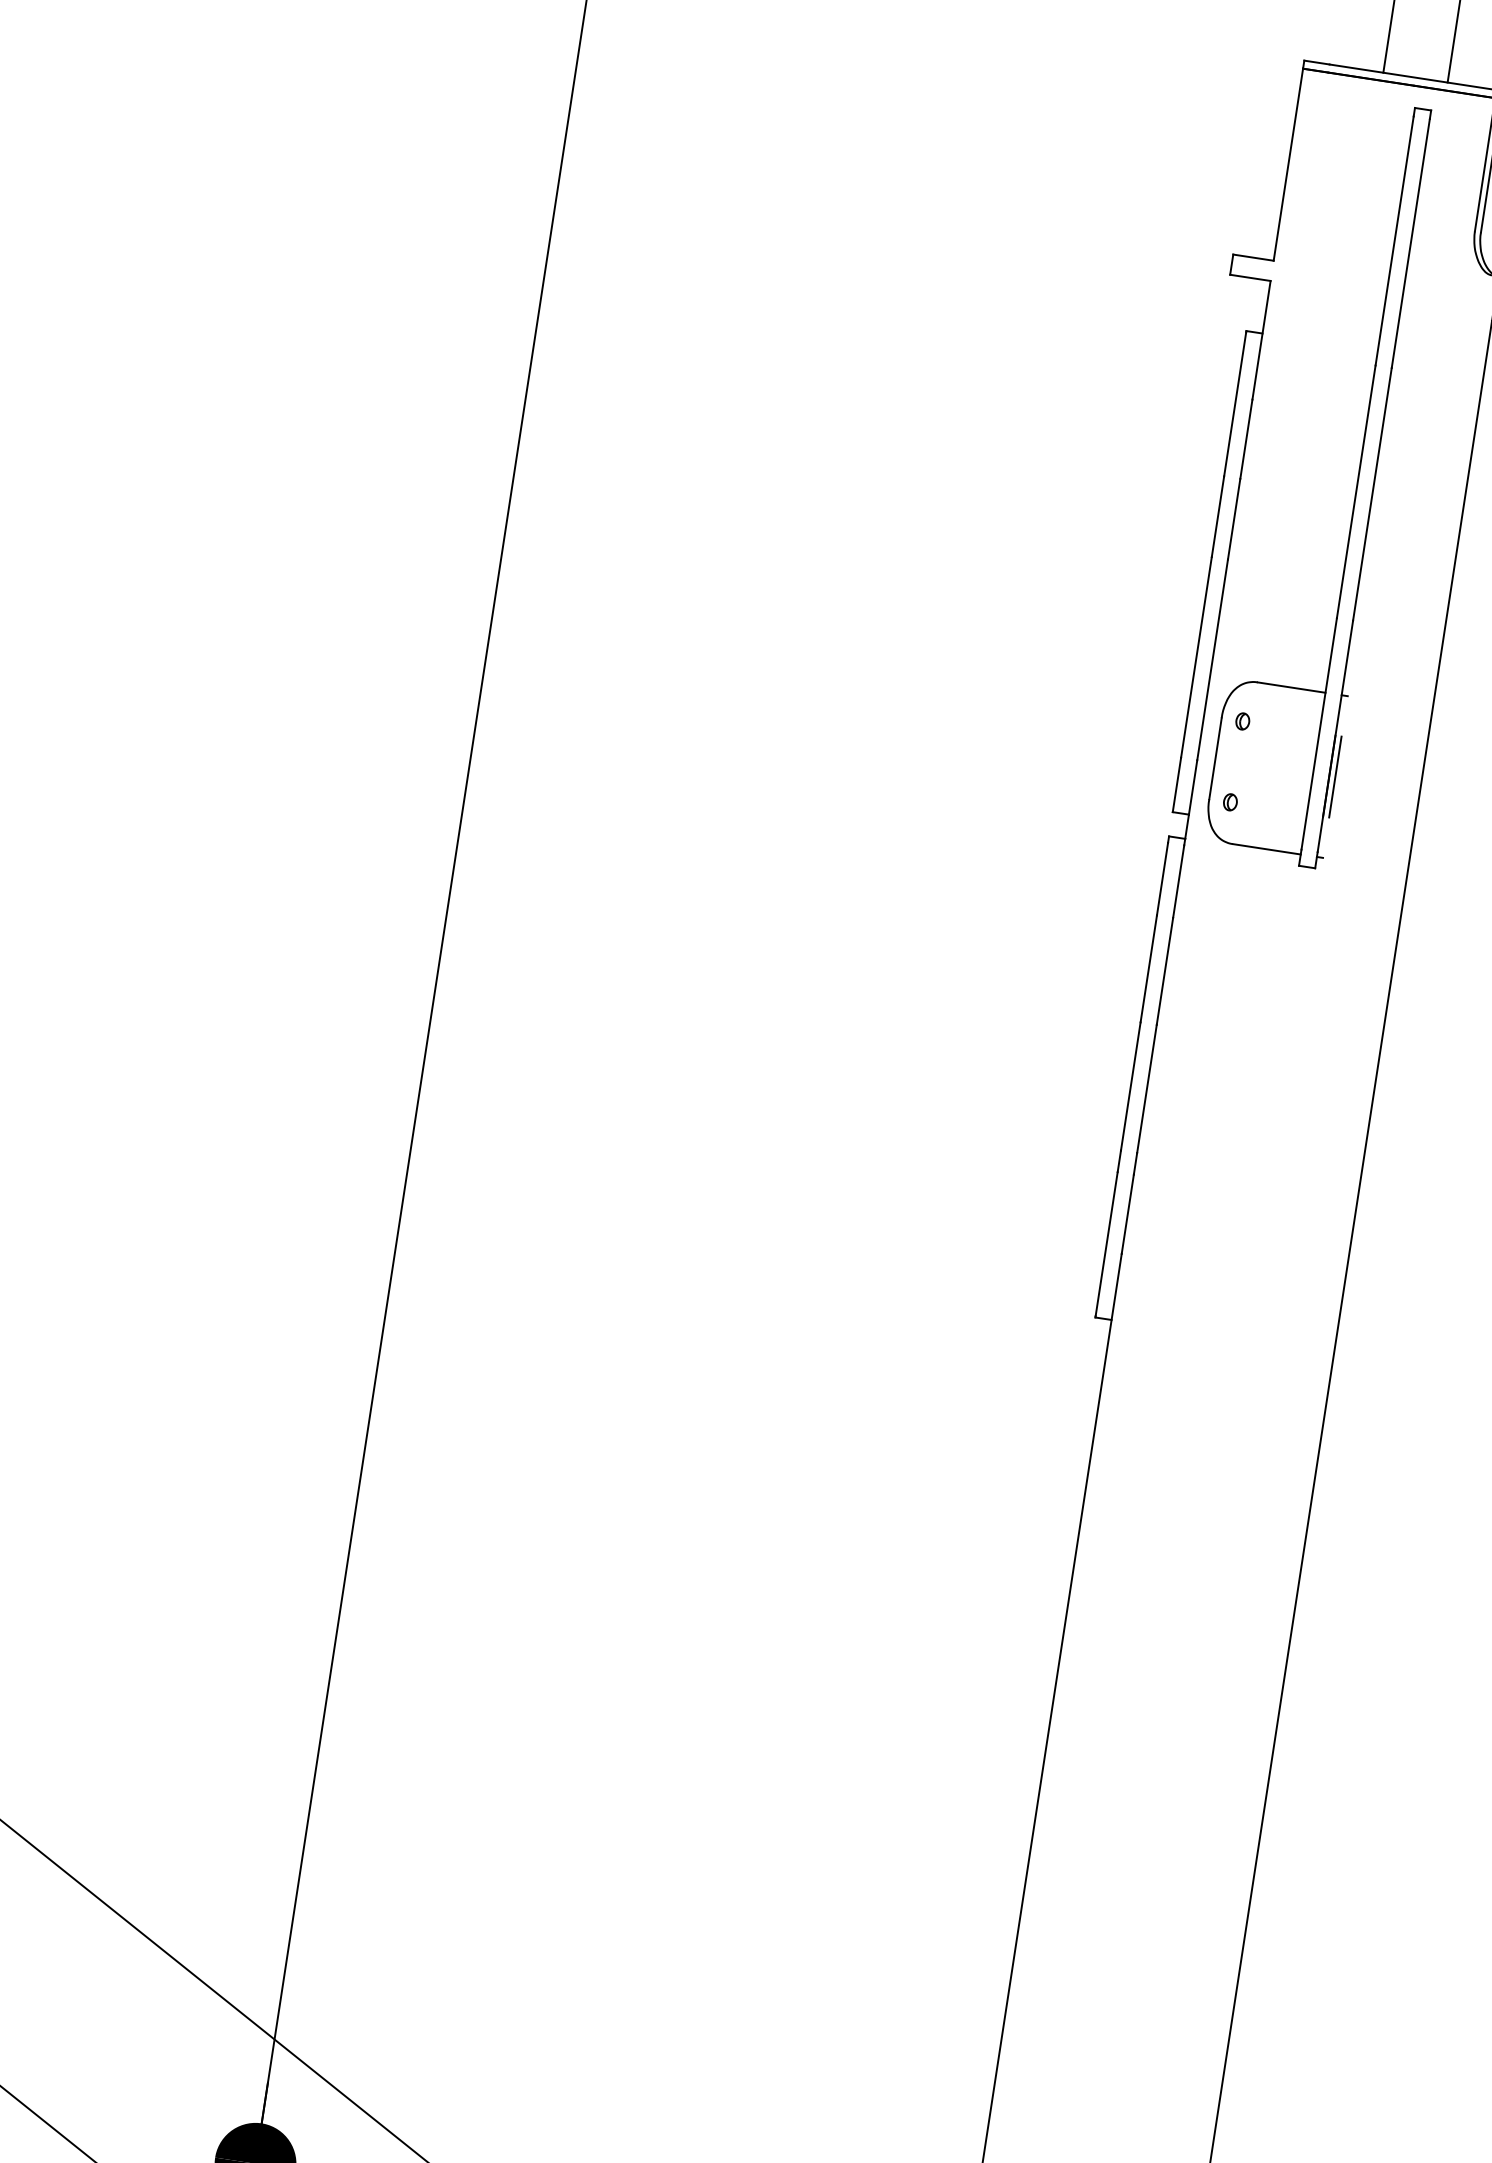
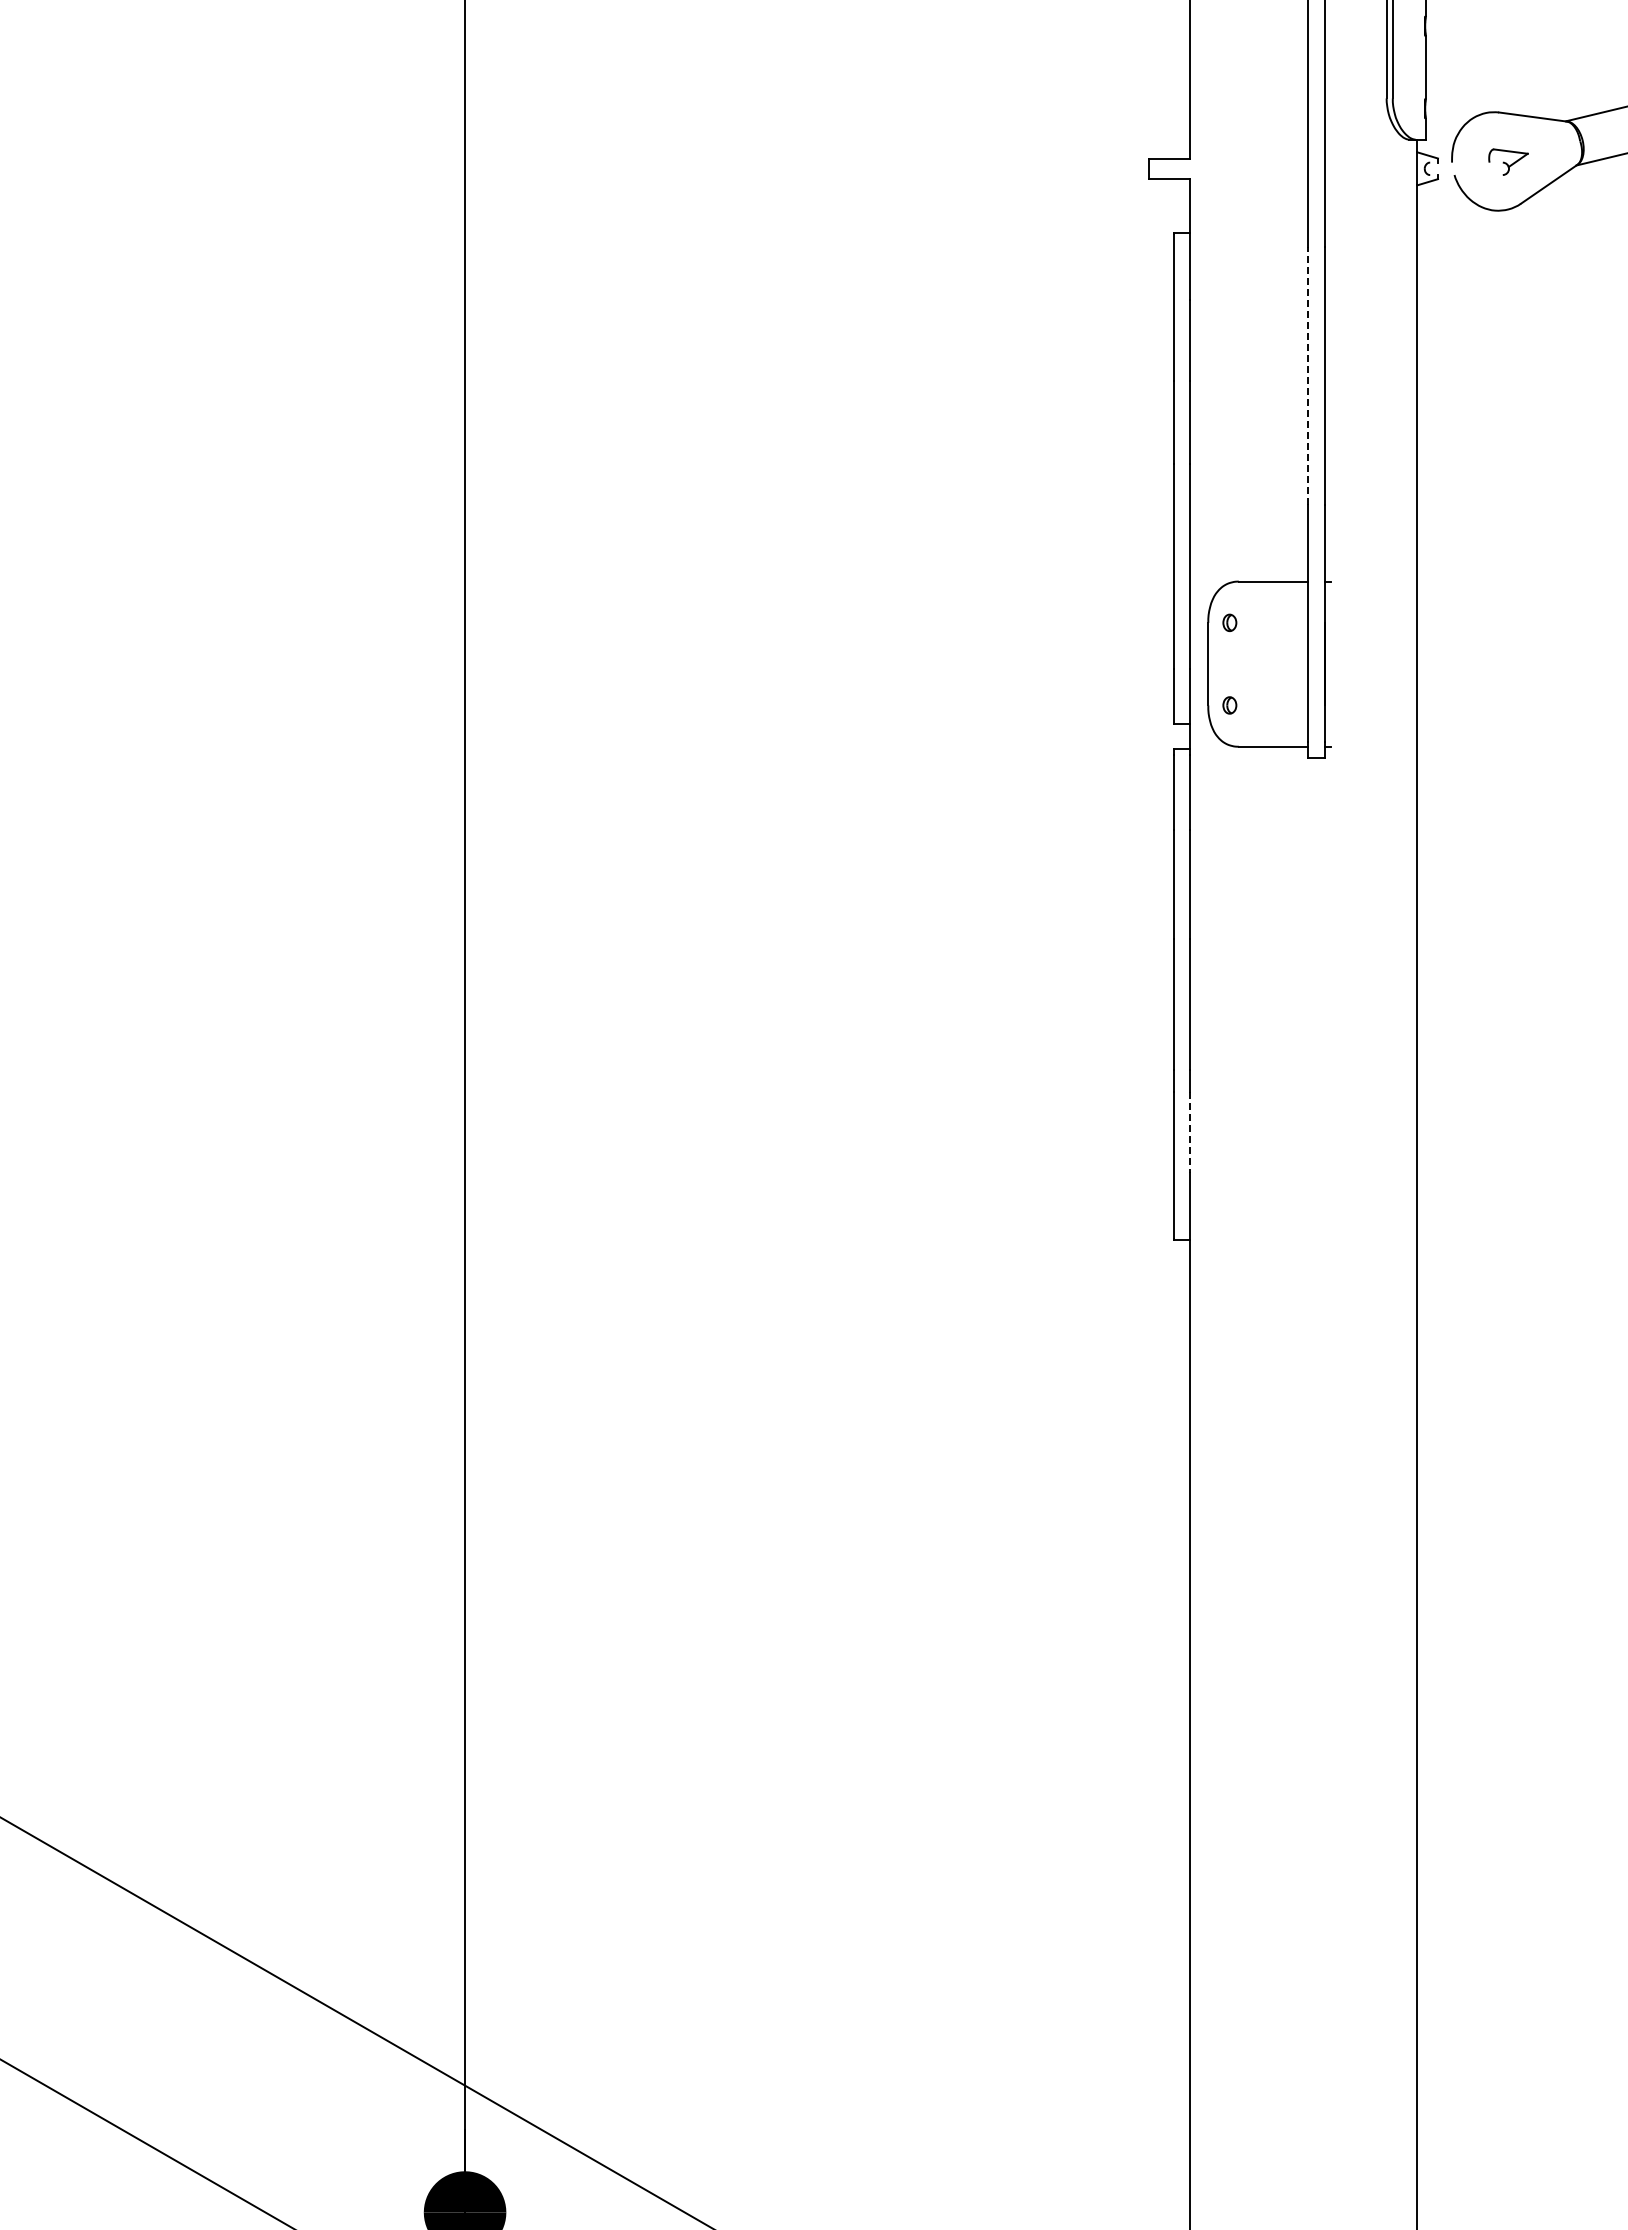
line: (1355, 491) -> (1307, 376), solid -> dashed
line: (1335, 776) -> (1330, 663), removed
line: (1127, 1214) -> (1190, 1132), solid -> dashed

